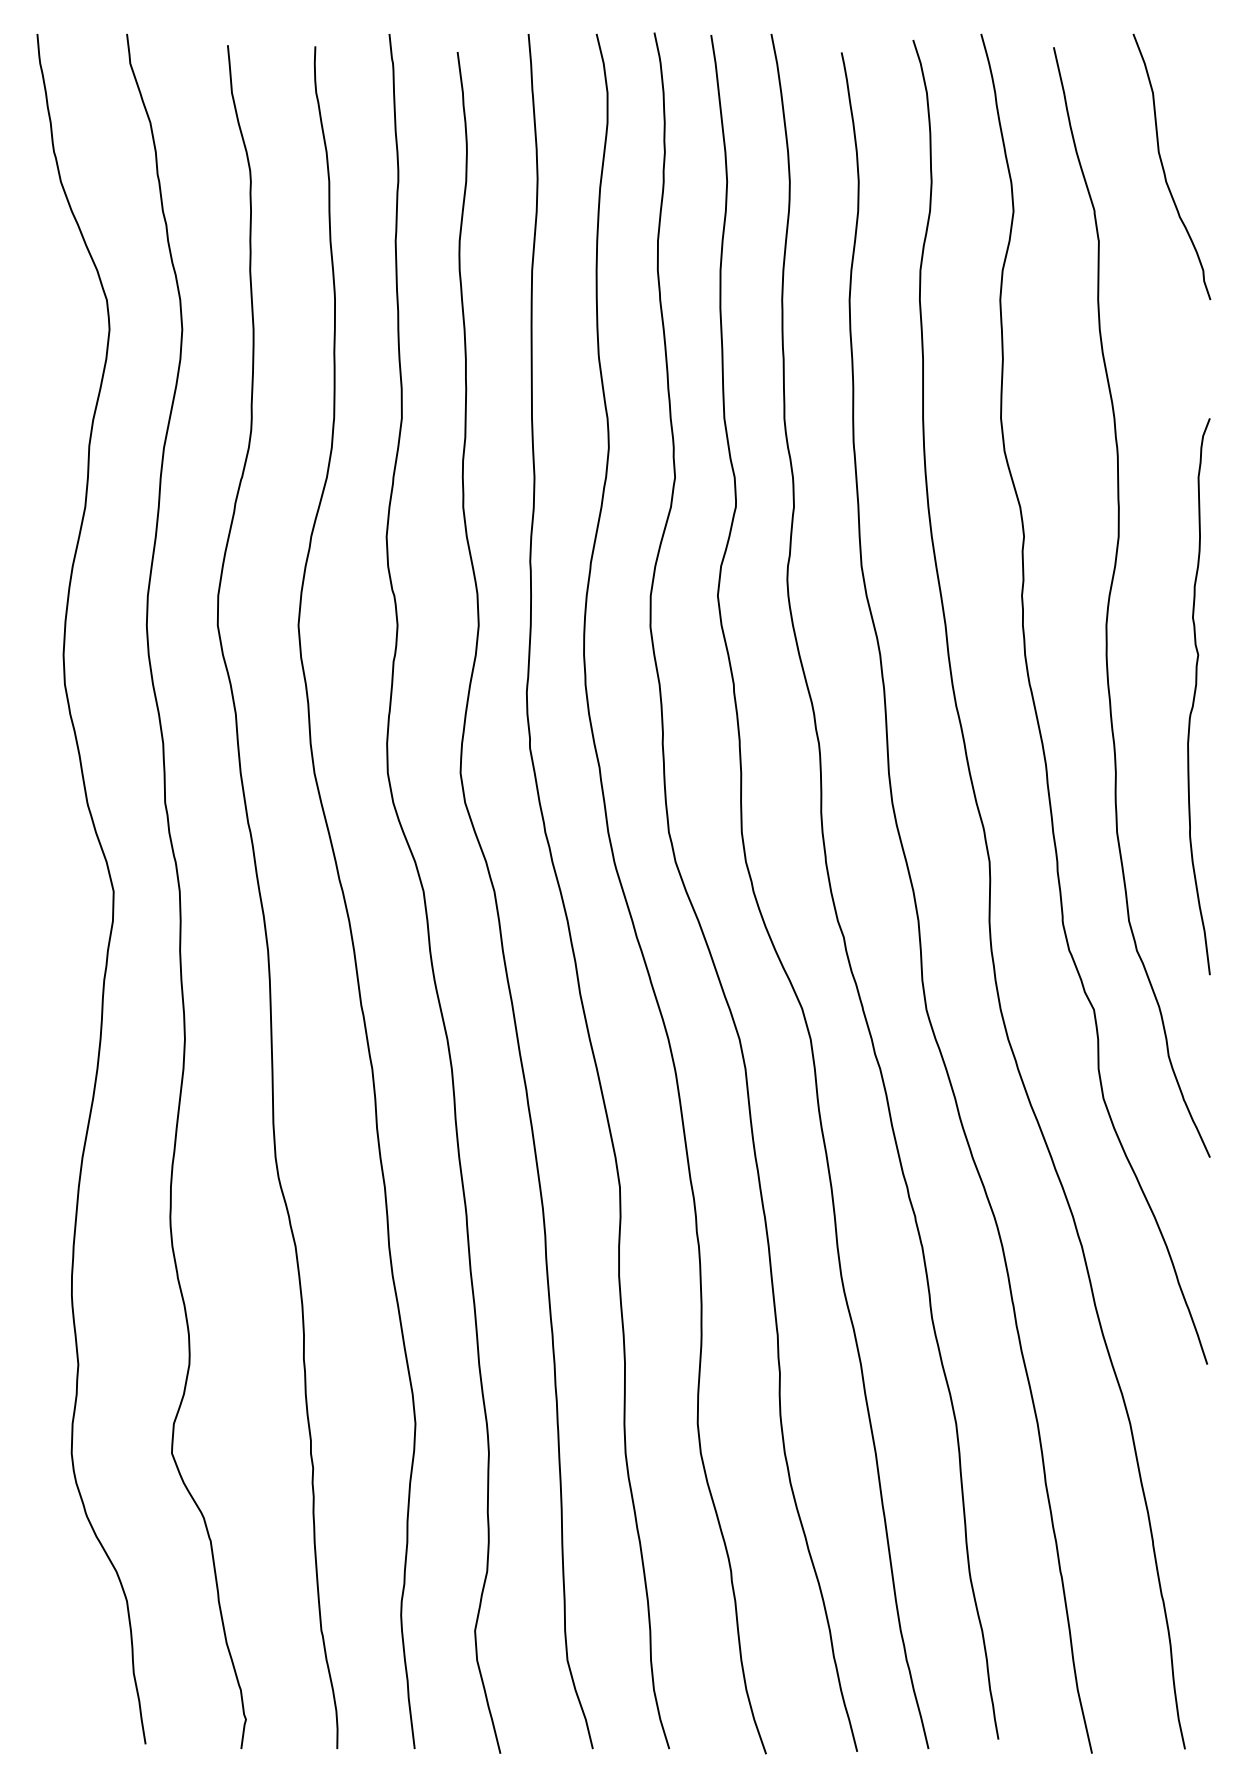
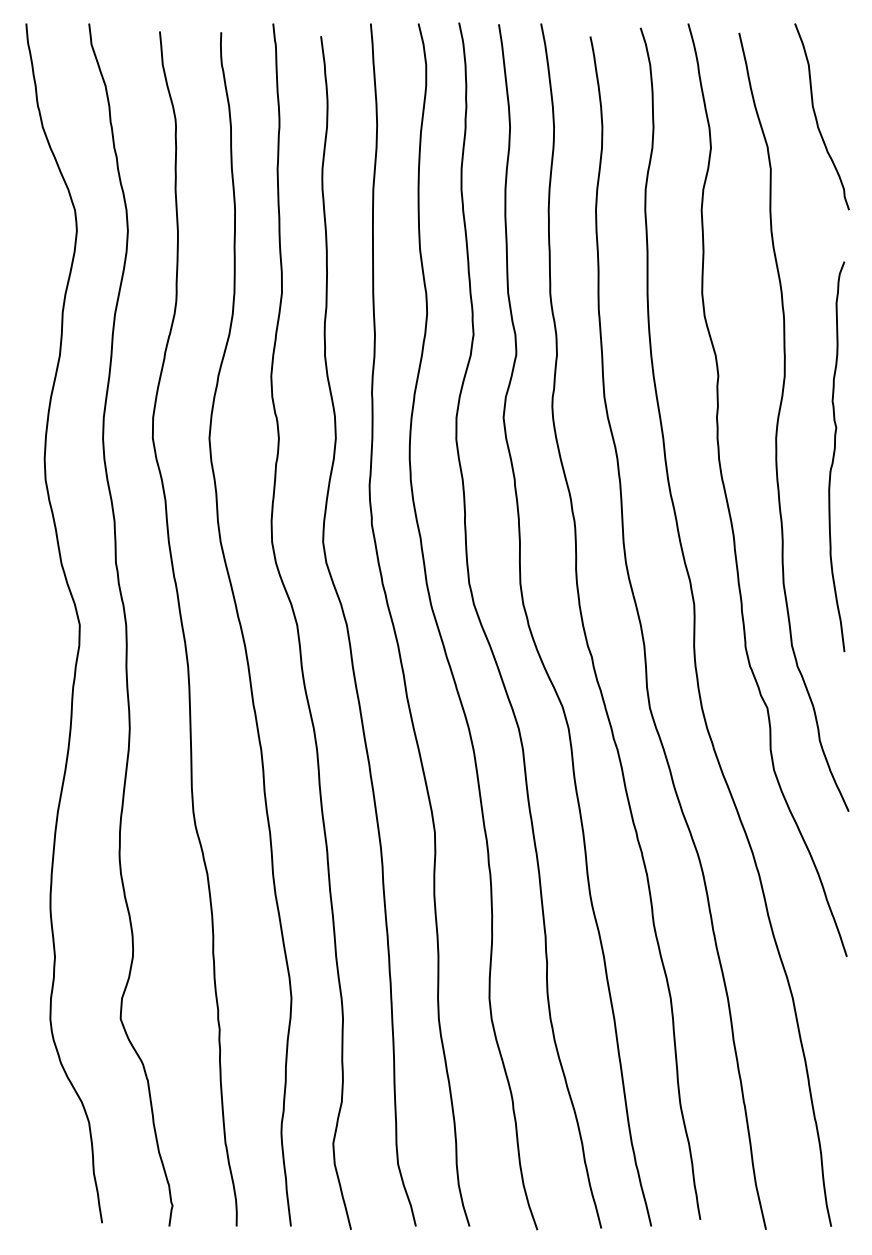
curve: (1195, 696) -> (834, 456), moved

